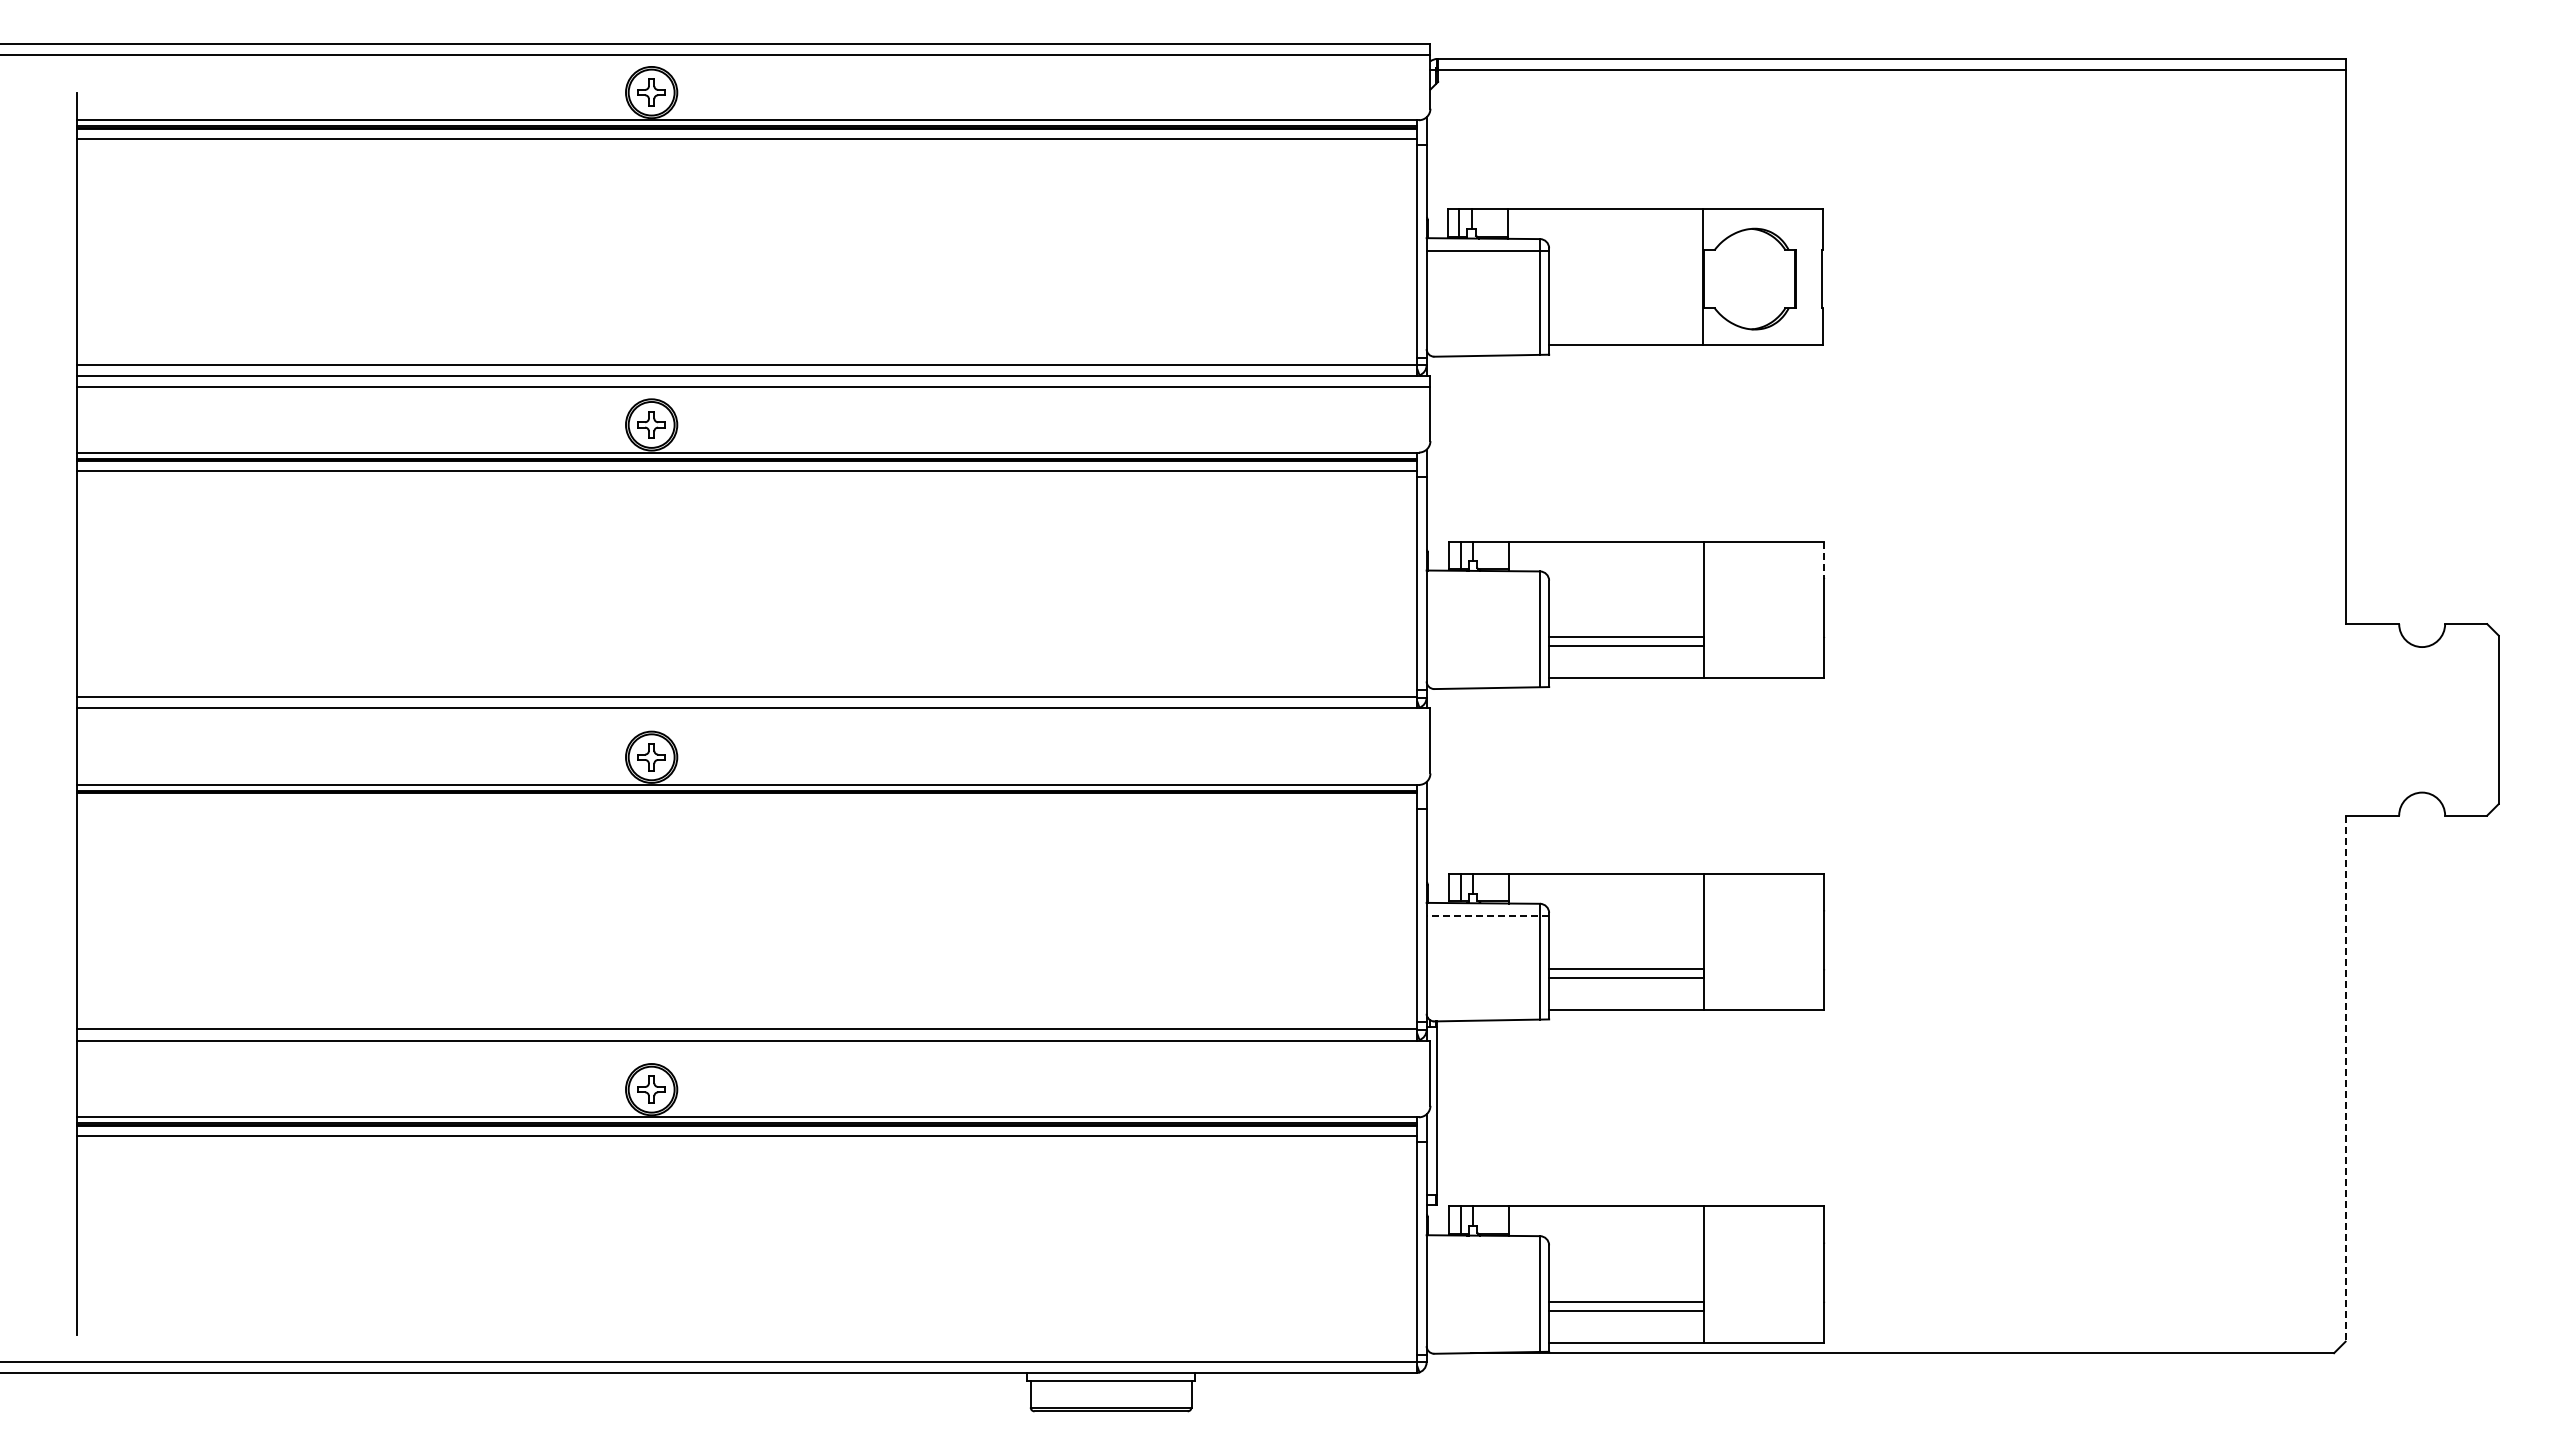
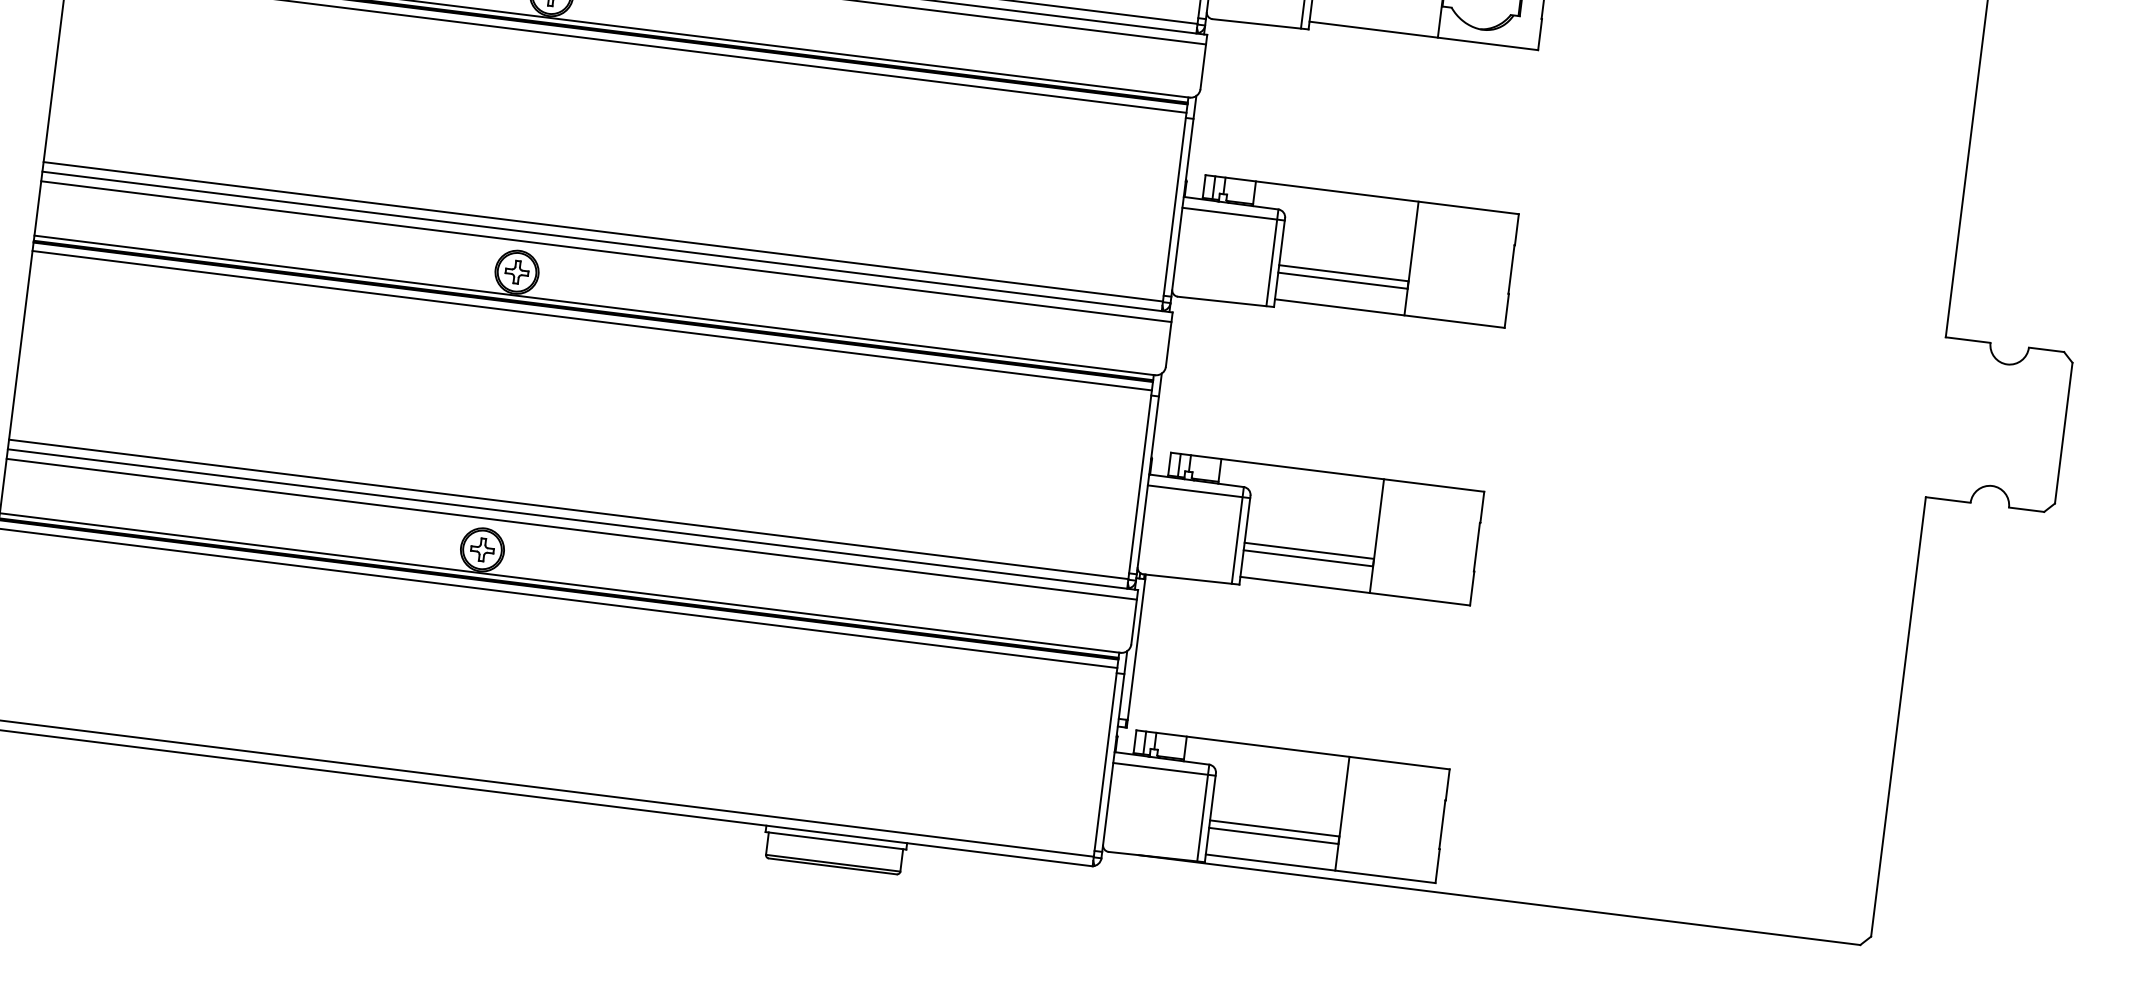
line: (1824, 560) -> (1517, 229), dashed -> solid
line: (1487, 583) -> (1233, 214), added
line: (753, 719) -> (606, 251), added
line: (747, 803) -> (592, 320), added
line: (1487, 915) -> (1198, 491), dashed -> solid
line: (753, 1052) -> (571, 529), added
line: (2345, 1079) -> (1898, 717), dashed -> solid
line: (1487, 1248) -> (1164, 769), added

